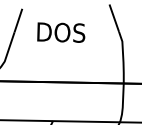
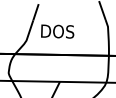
text: (61, 32) -> (57, 31), moved

